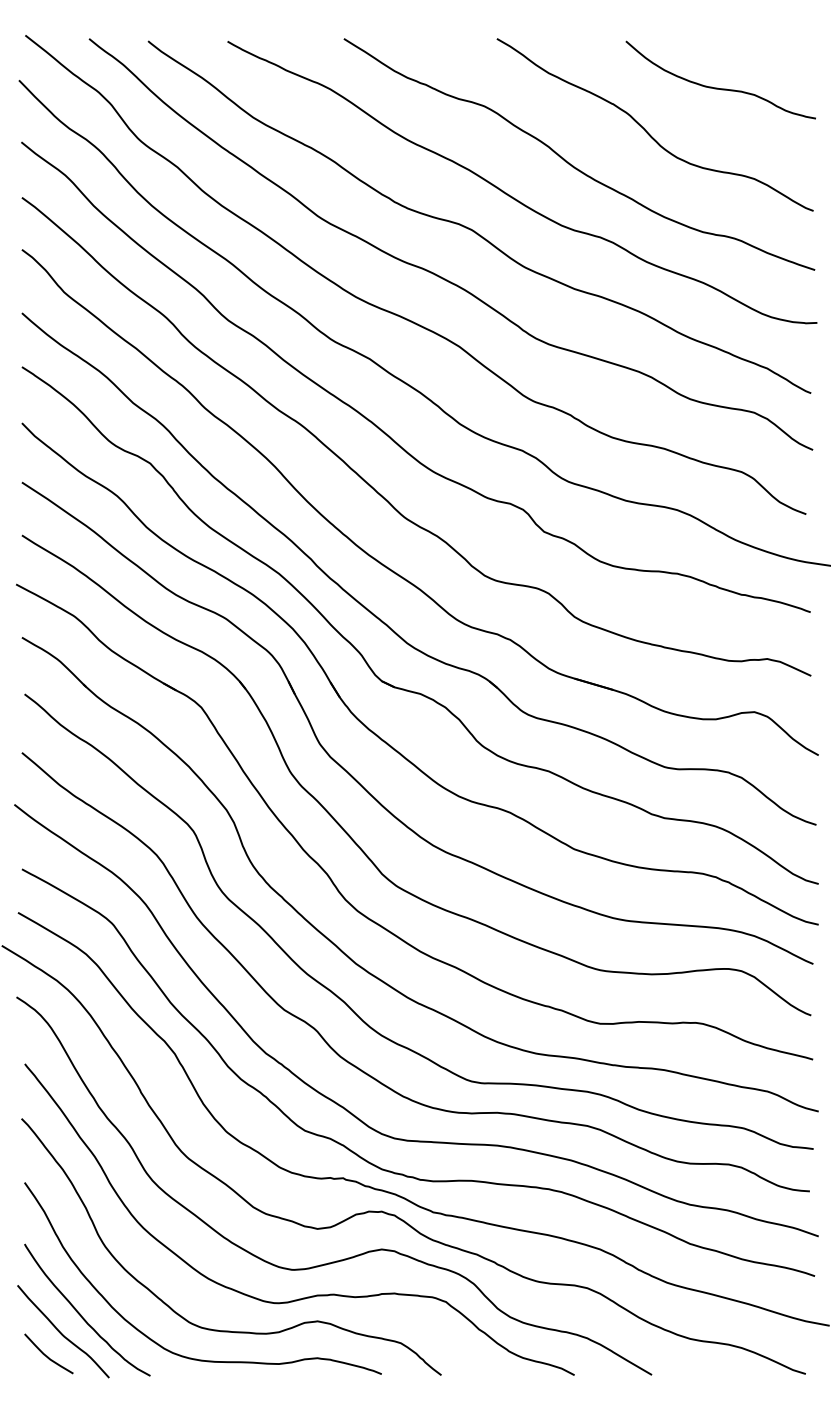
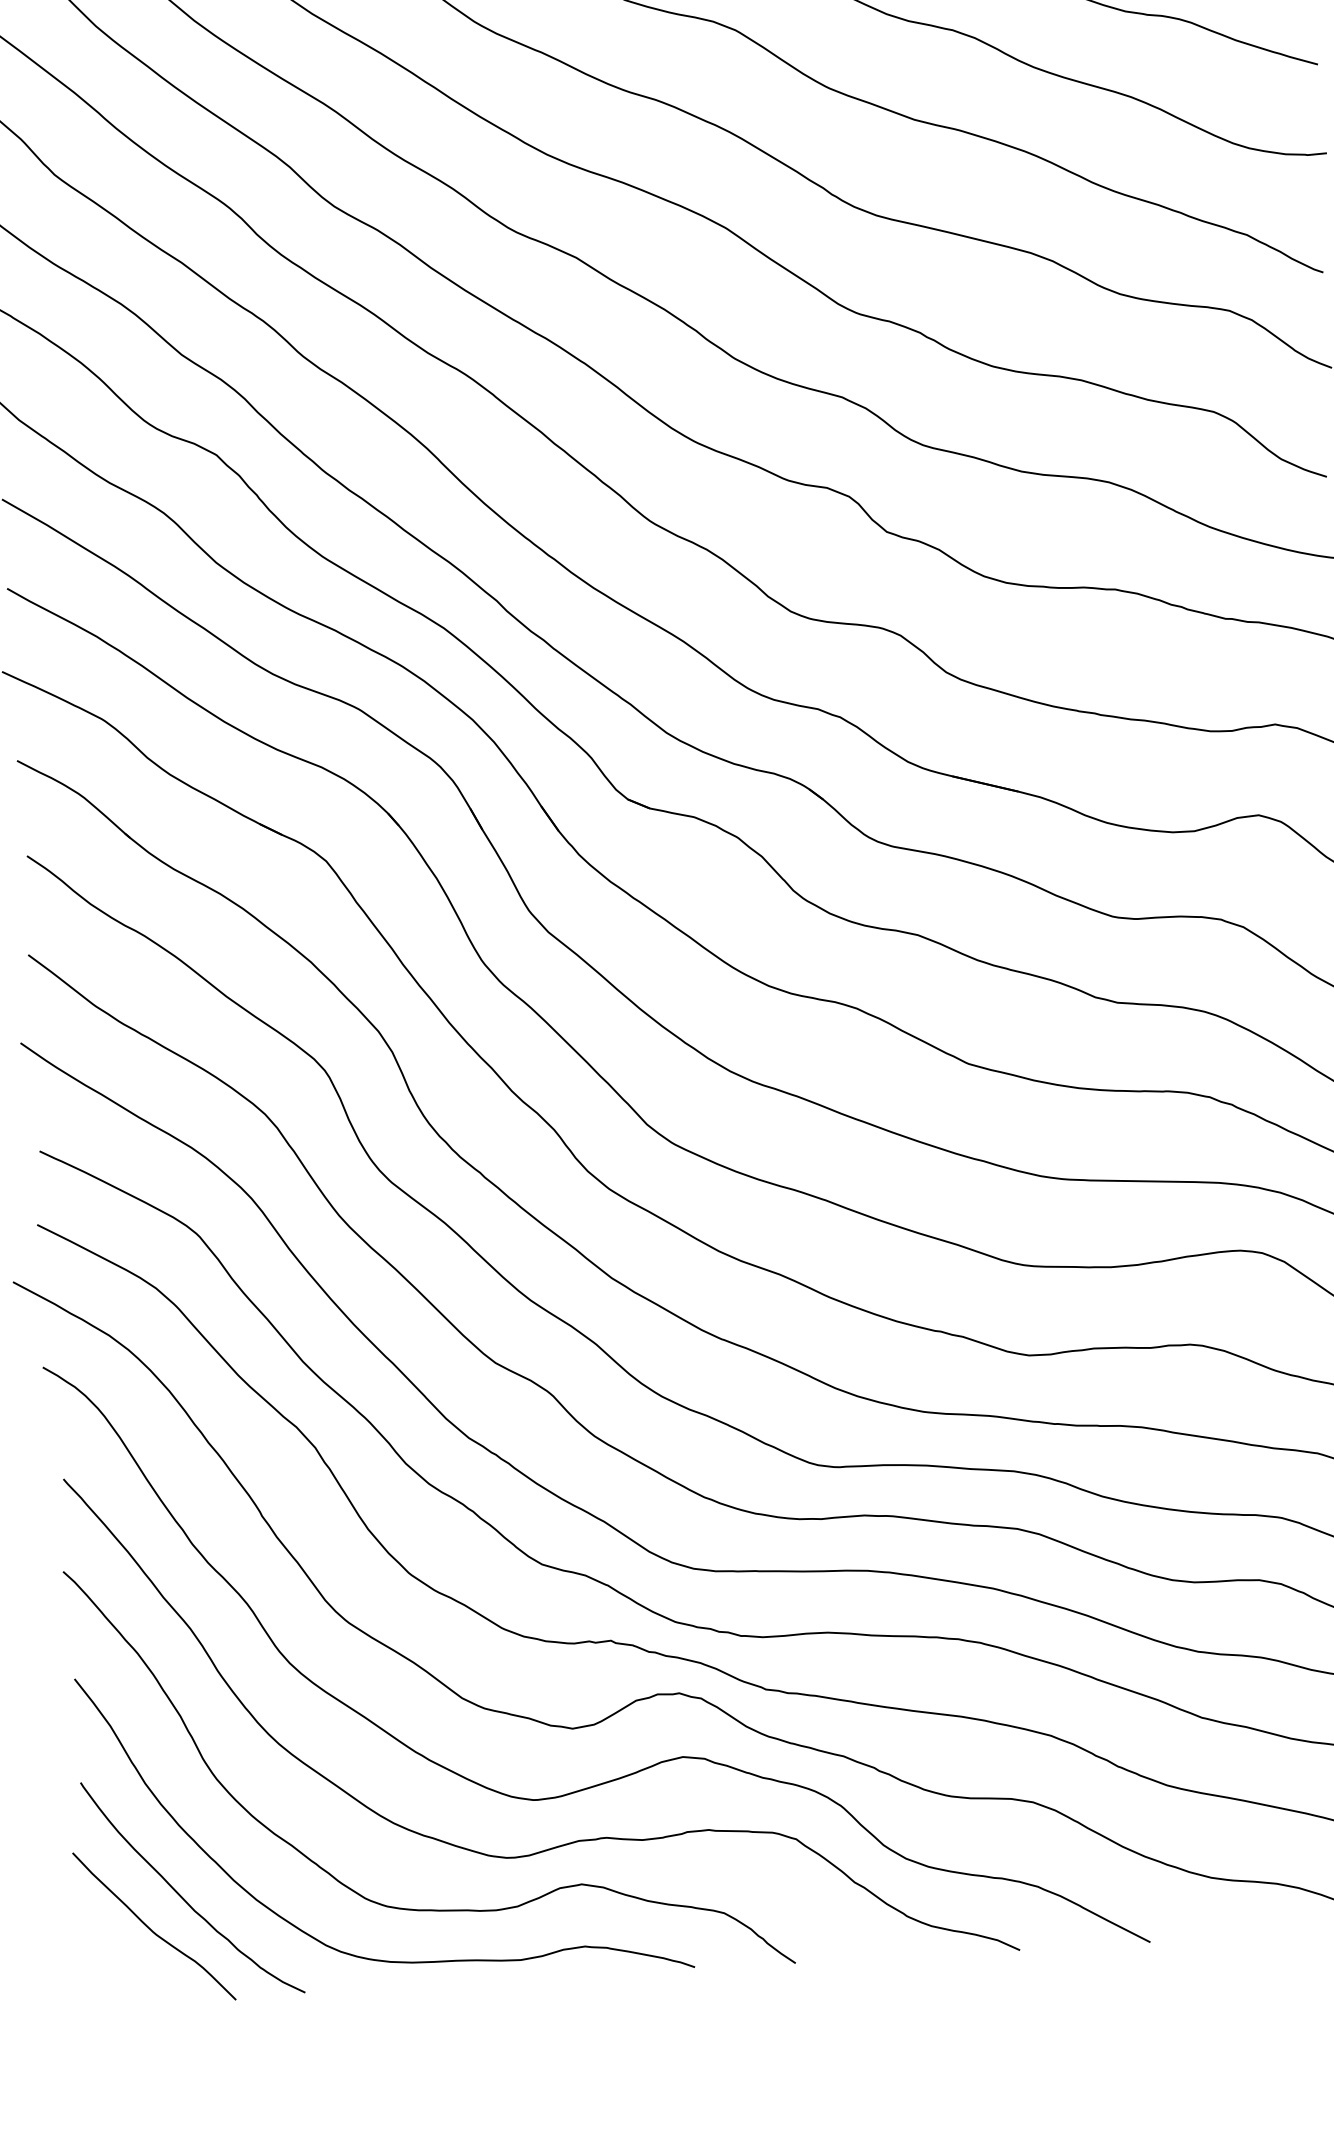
curve: (47, 1355) -> (129, 1968), removed

